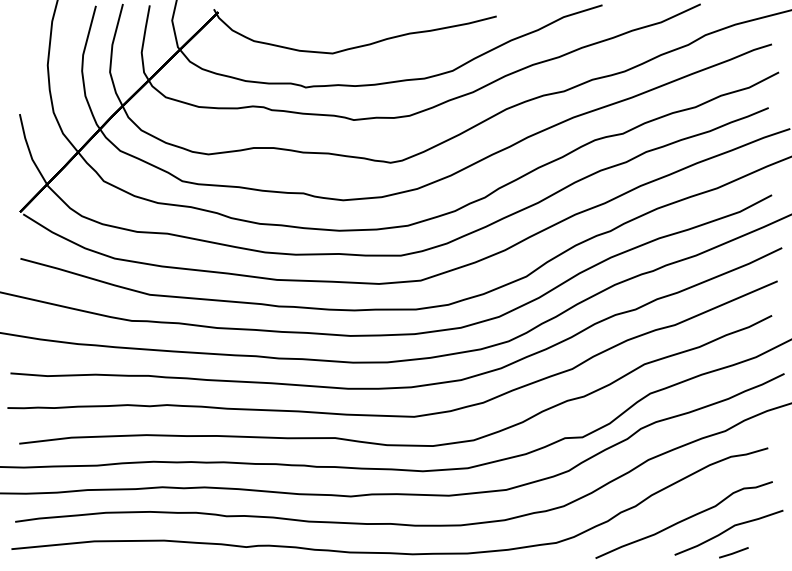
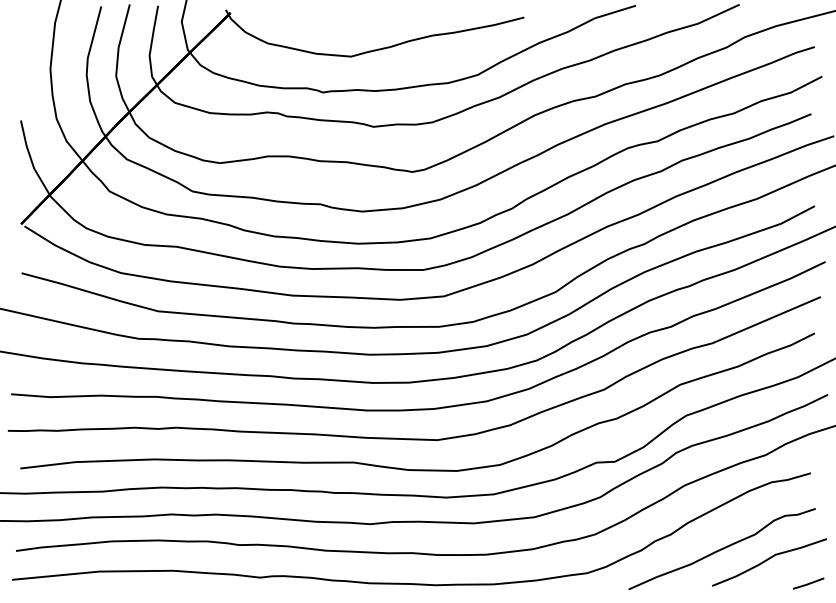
line: (733, 552) -> (808, 583), moved

